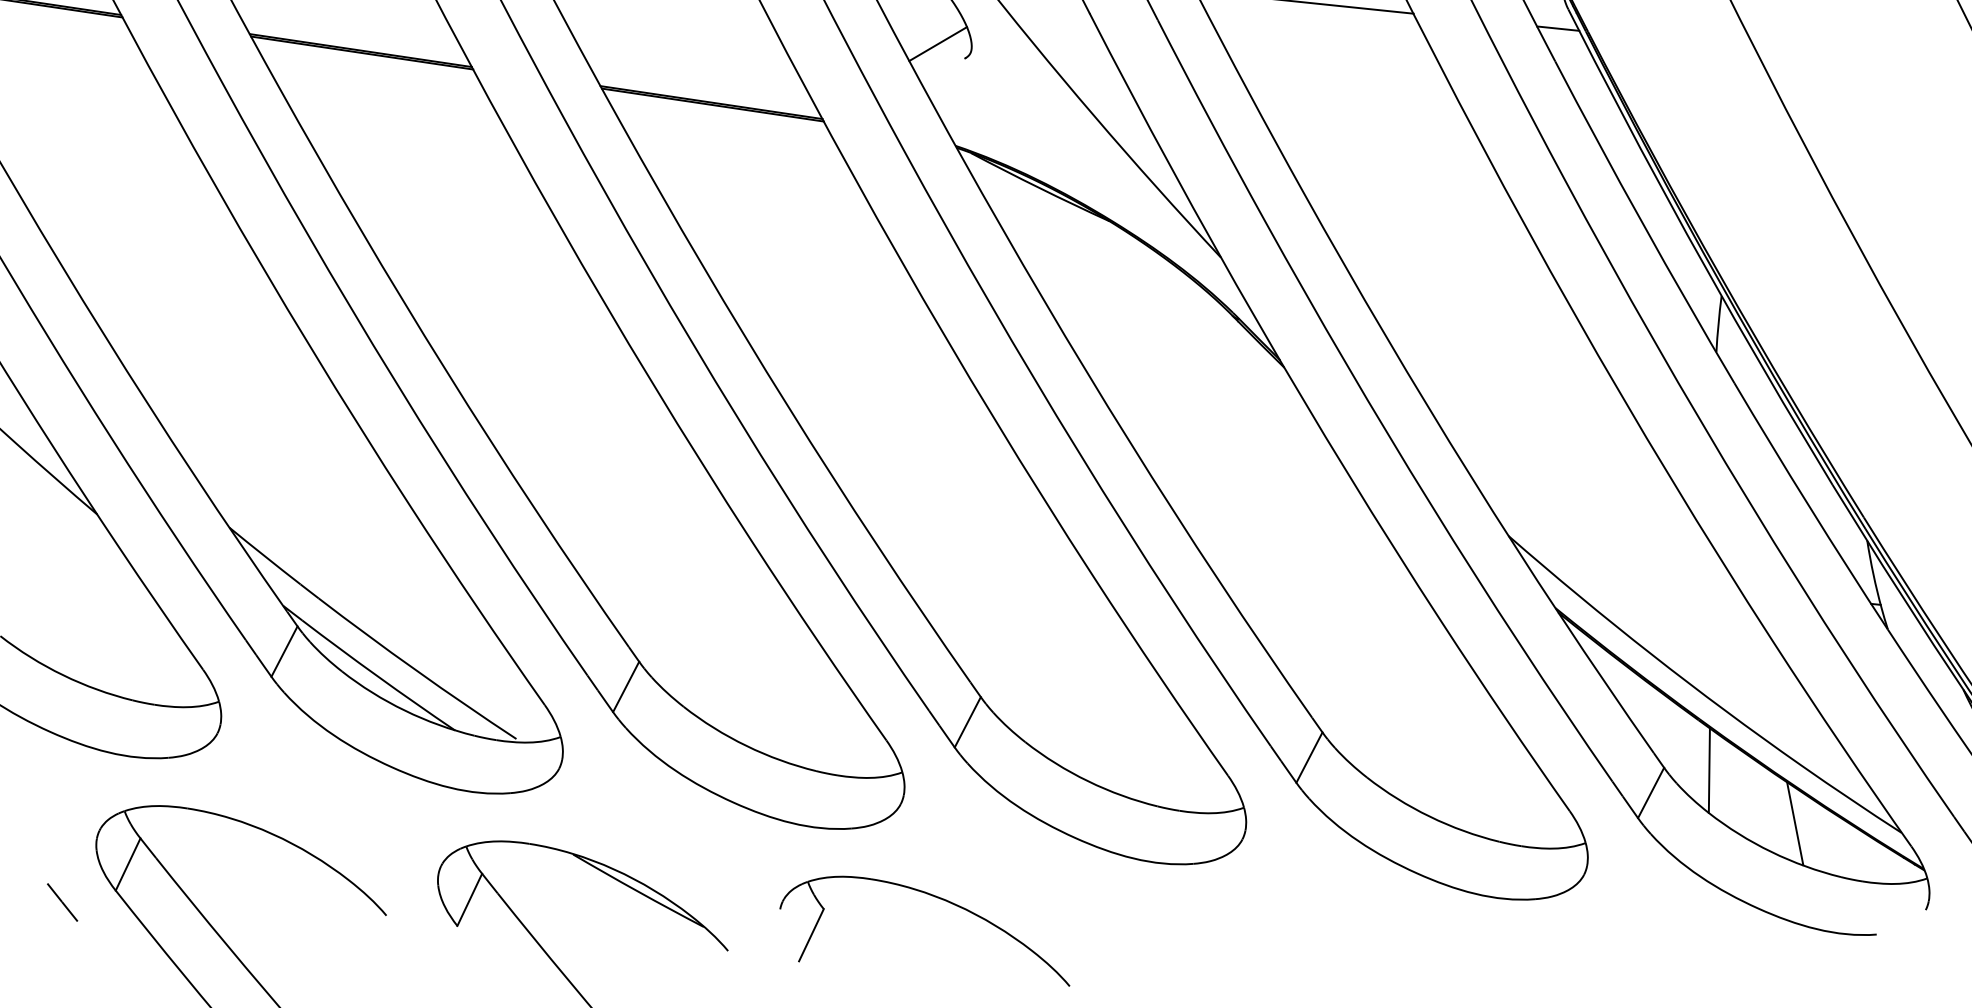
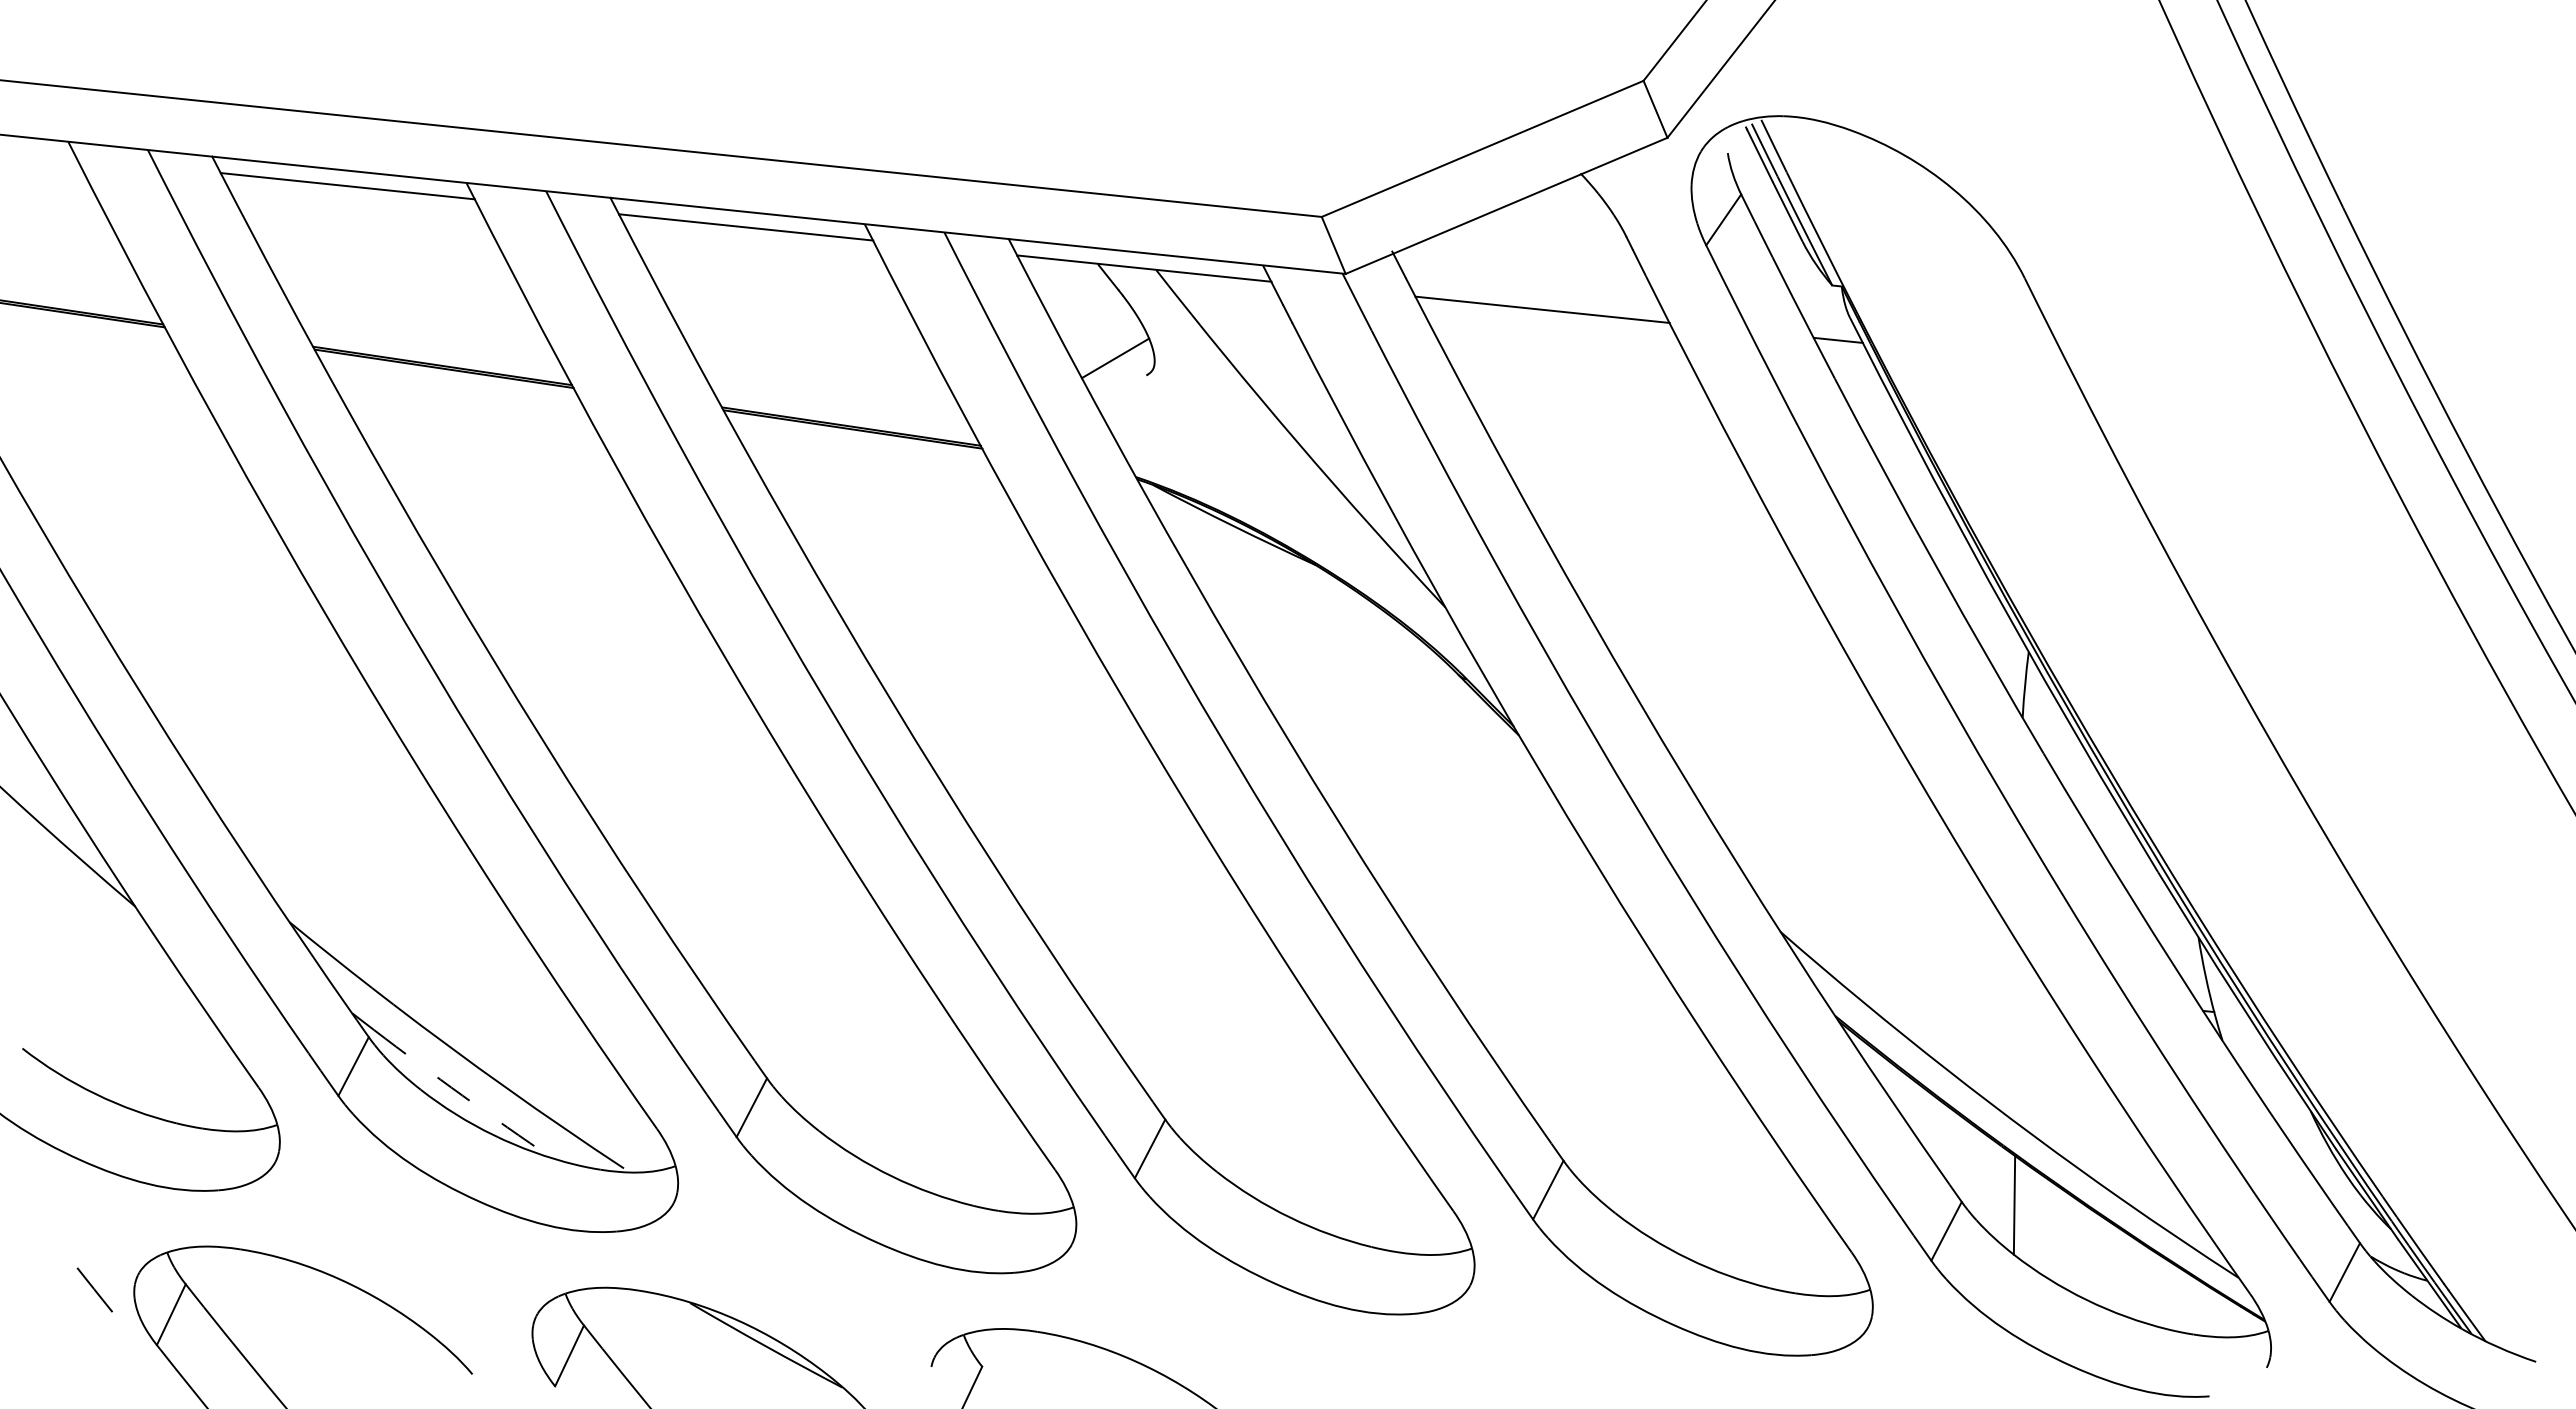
arc: (377, 676) -> (462, 1095), solid -> dashed
line: (1795, 823) -> (2114, 1266), removed
line: (62, 902) -> (94, 1289), moved

